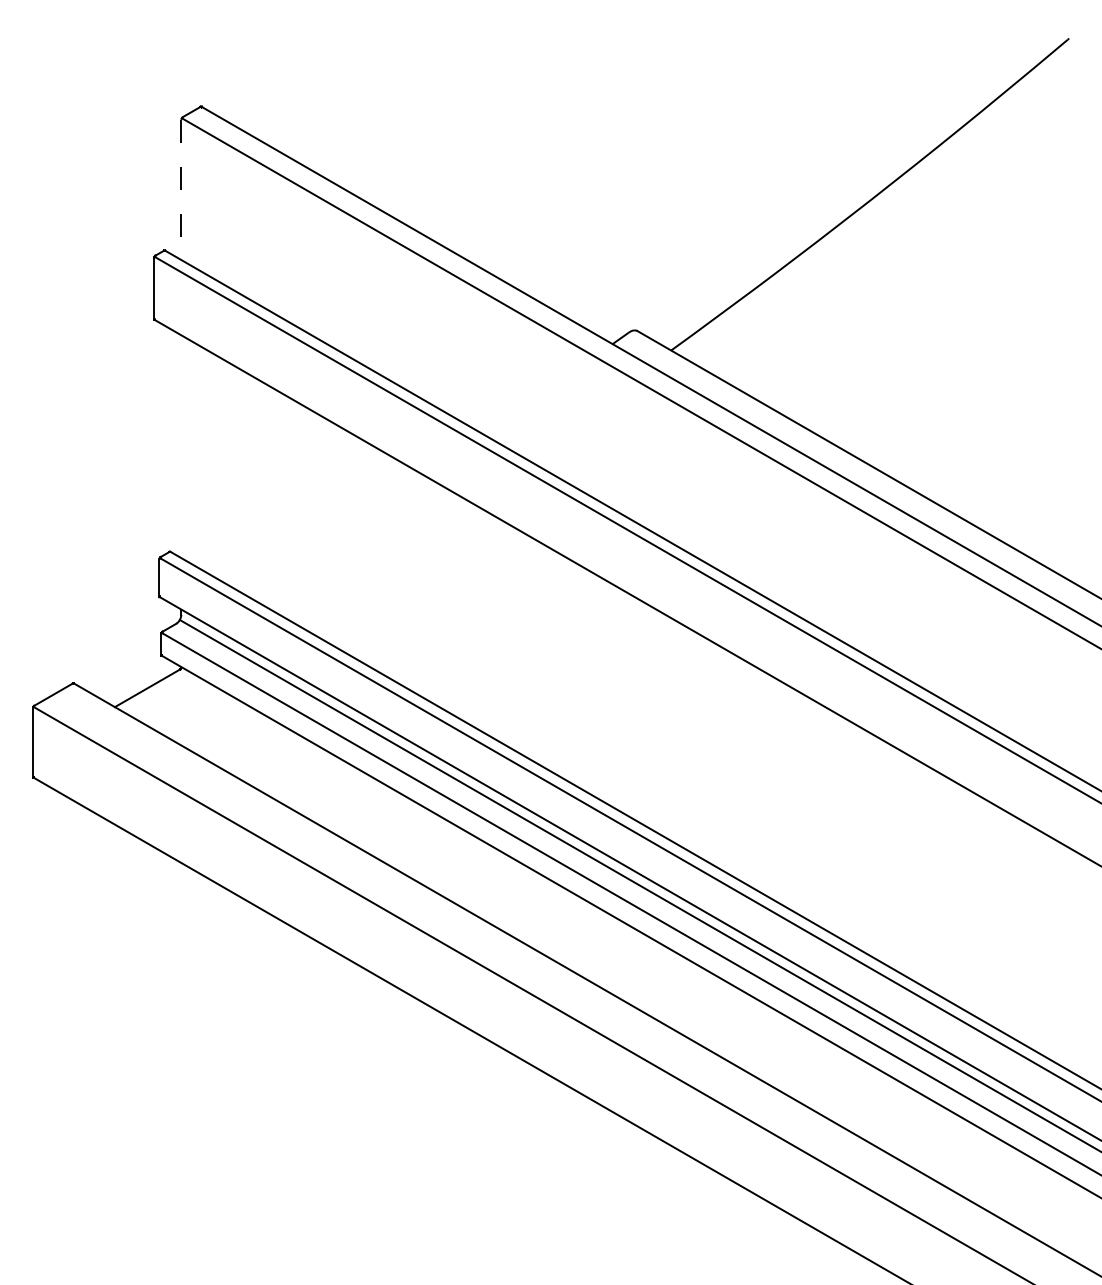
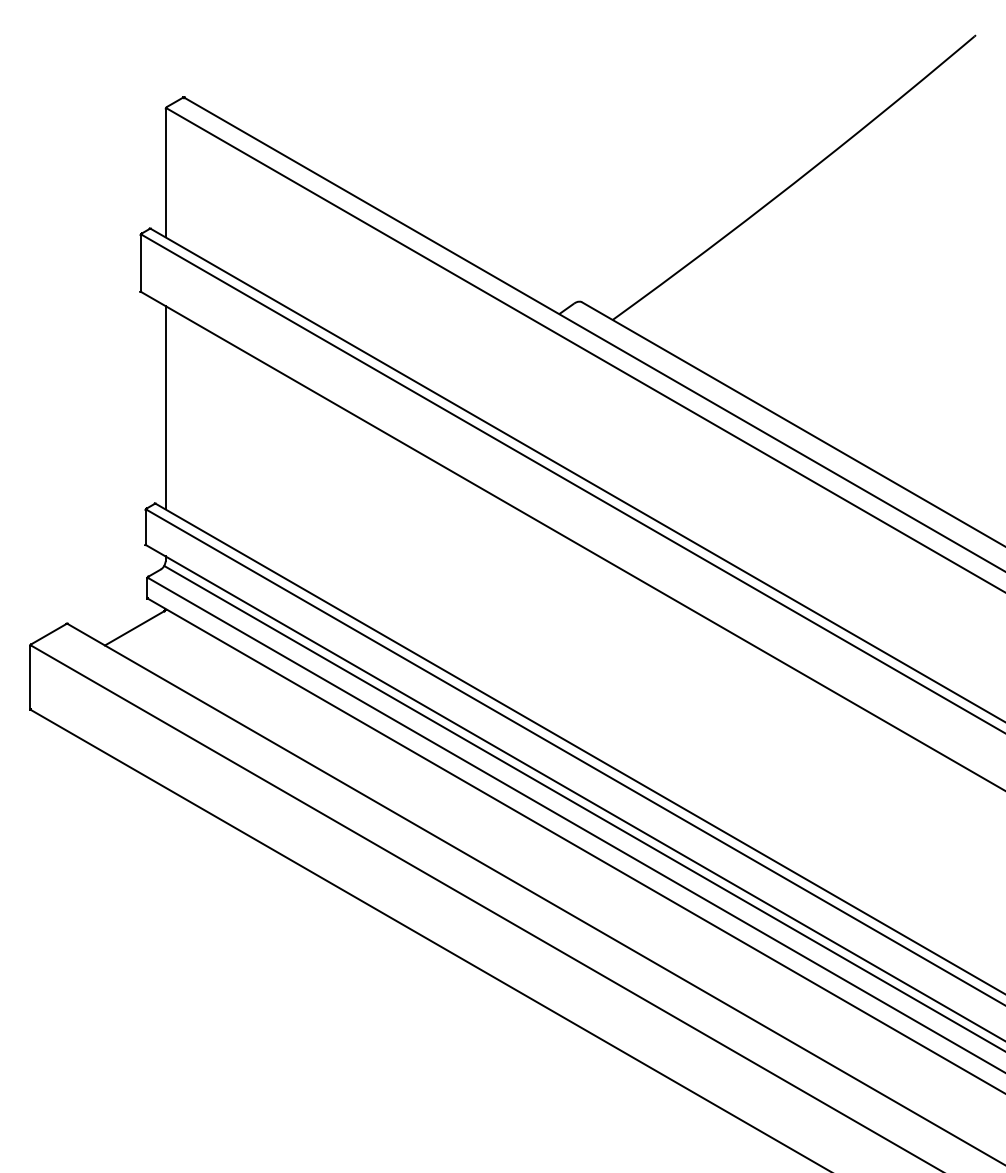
line: (181, 190) -> (165, 173), dashed -> solid
line: (181, 446) -> (165, 407), added

